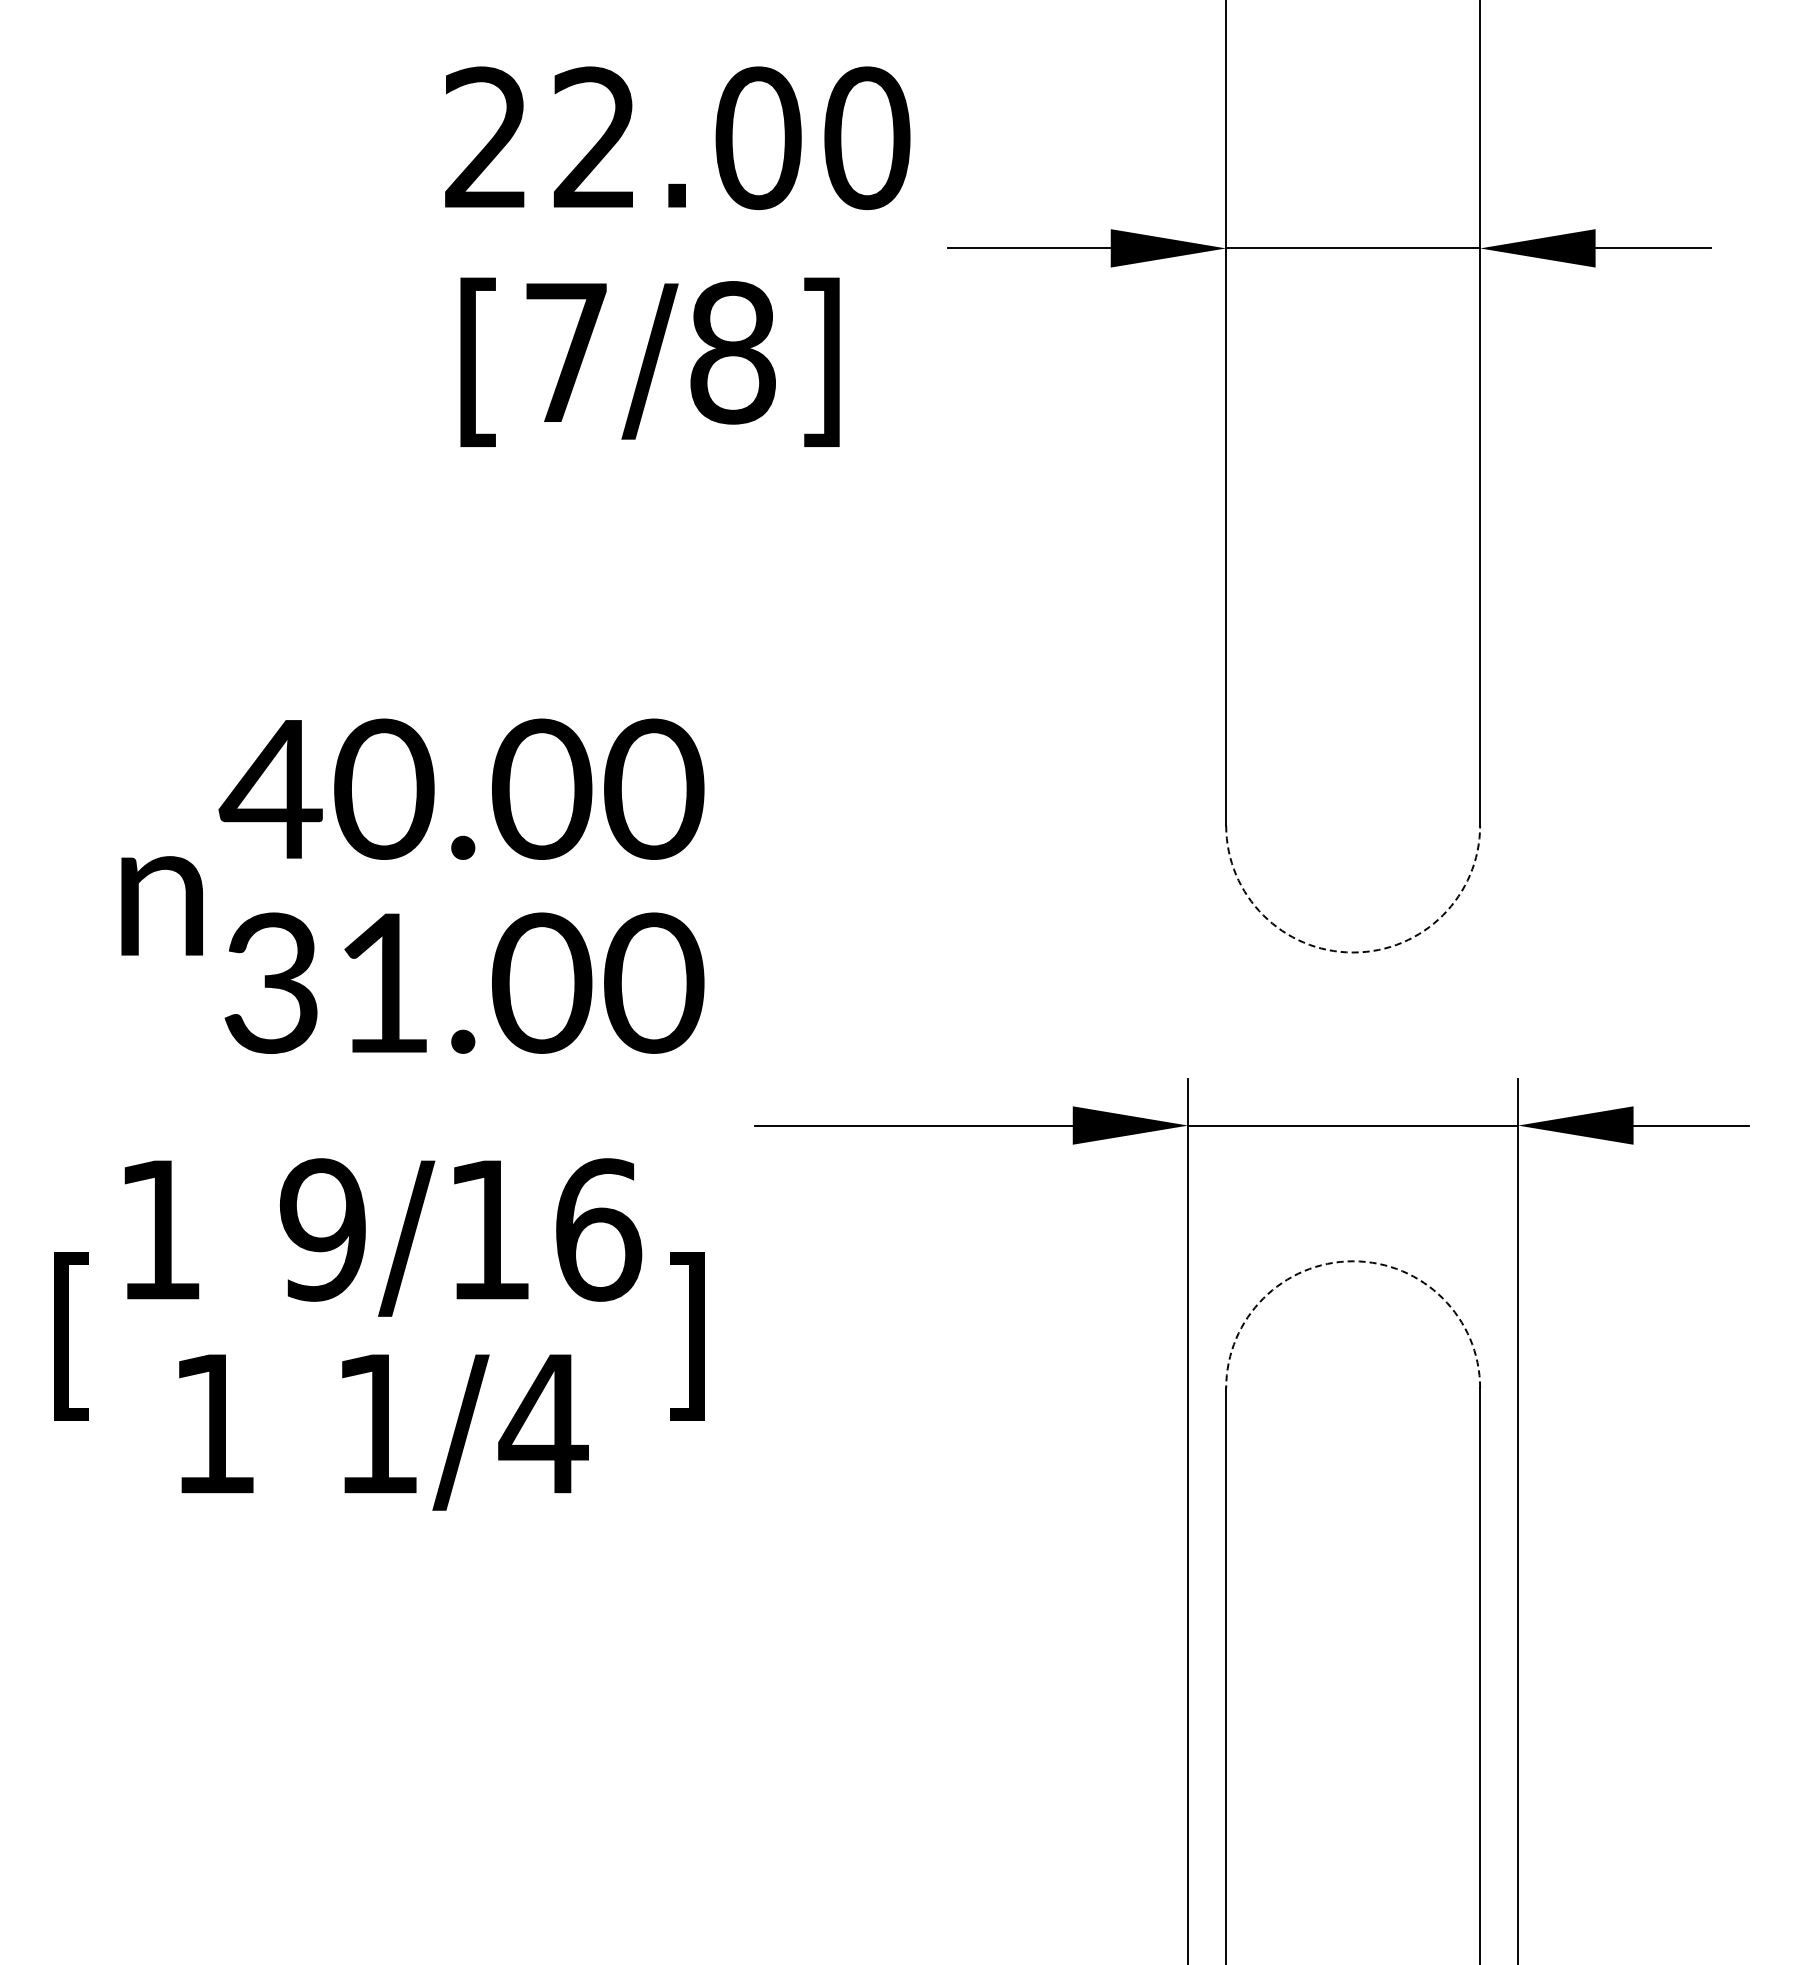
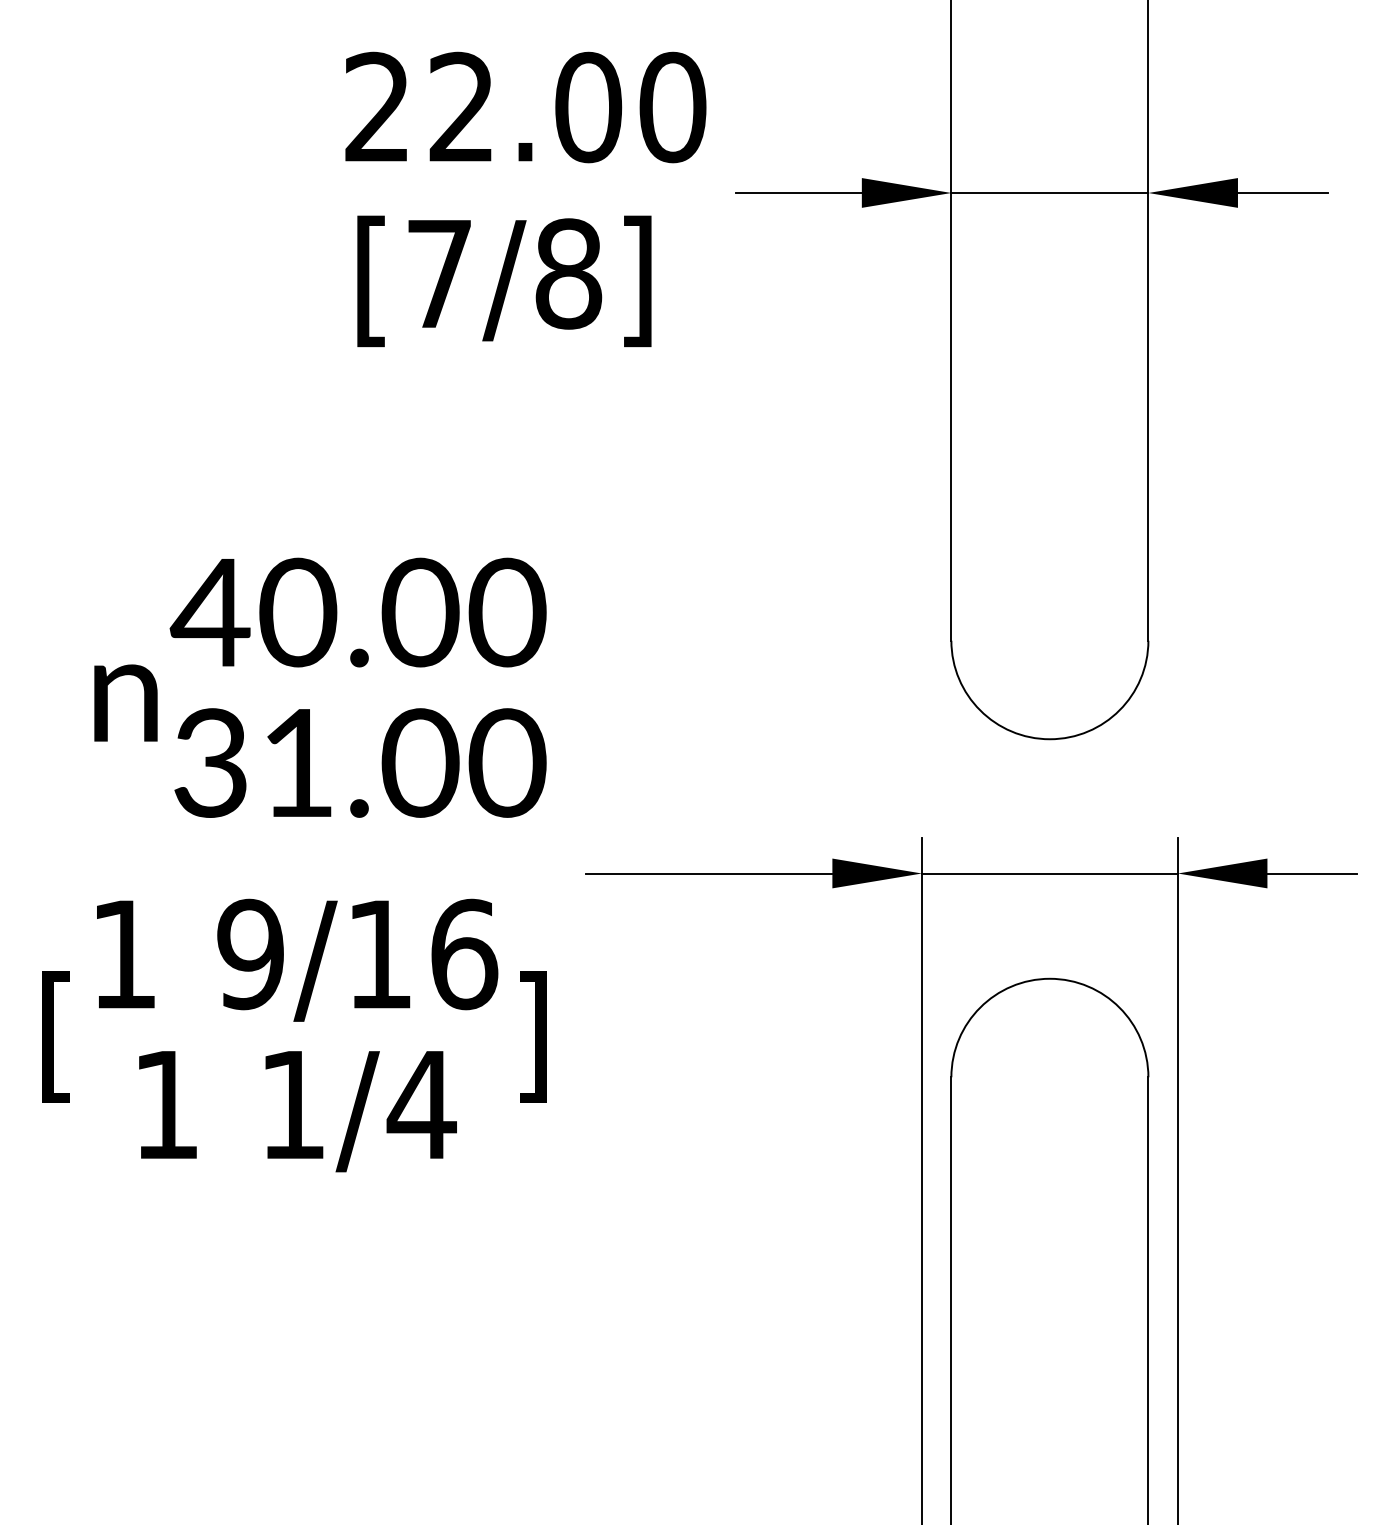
arc: (1353, 952) -> (1050, 739), dashed -> solid
arc: (1353, 1261) -> (1050, 978), dashed -> solid

